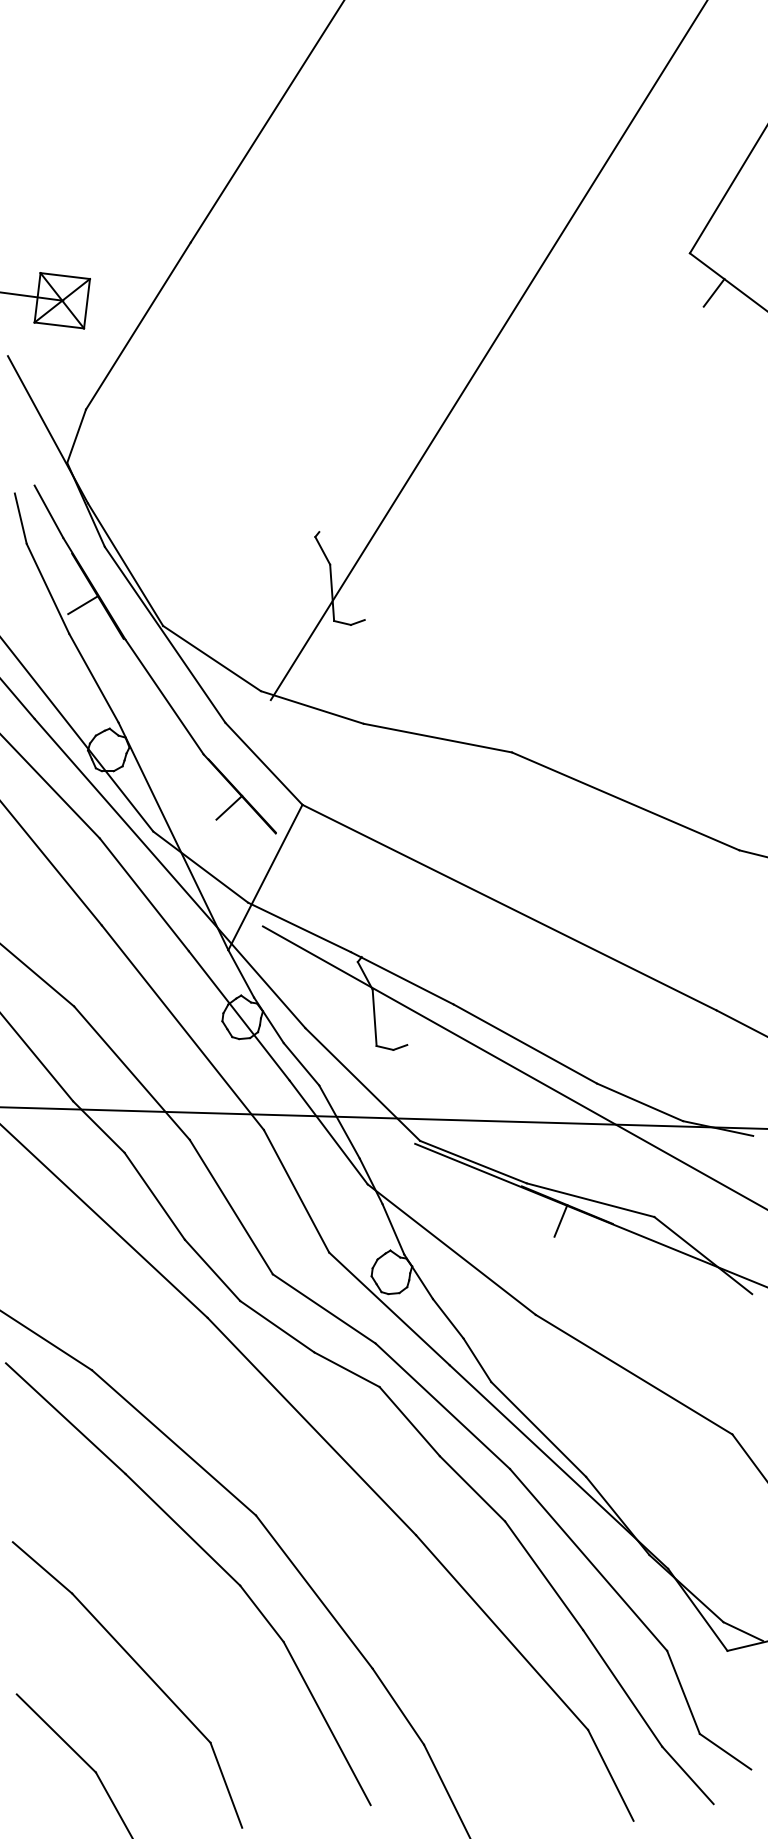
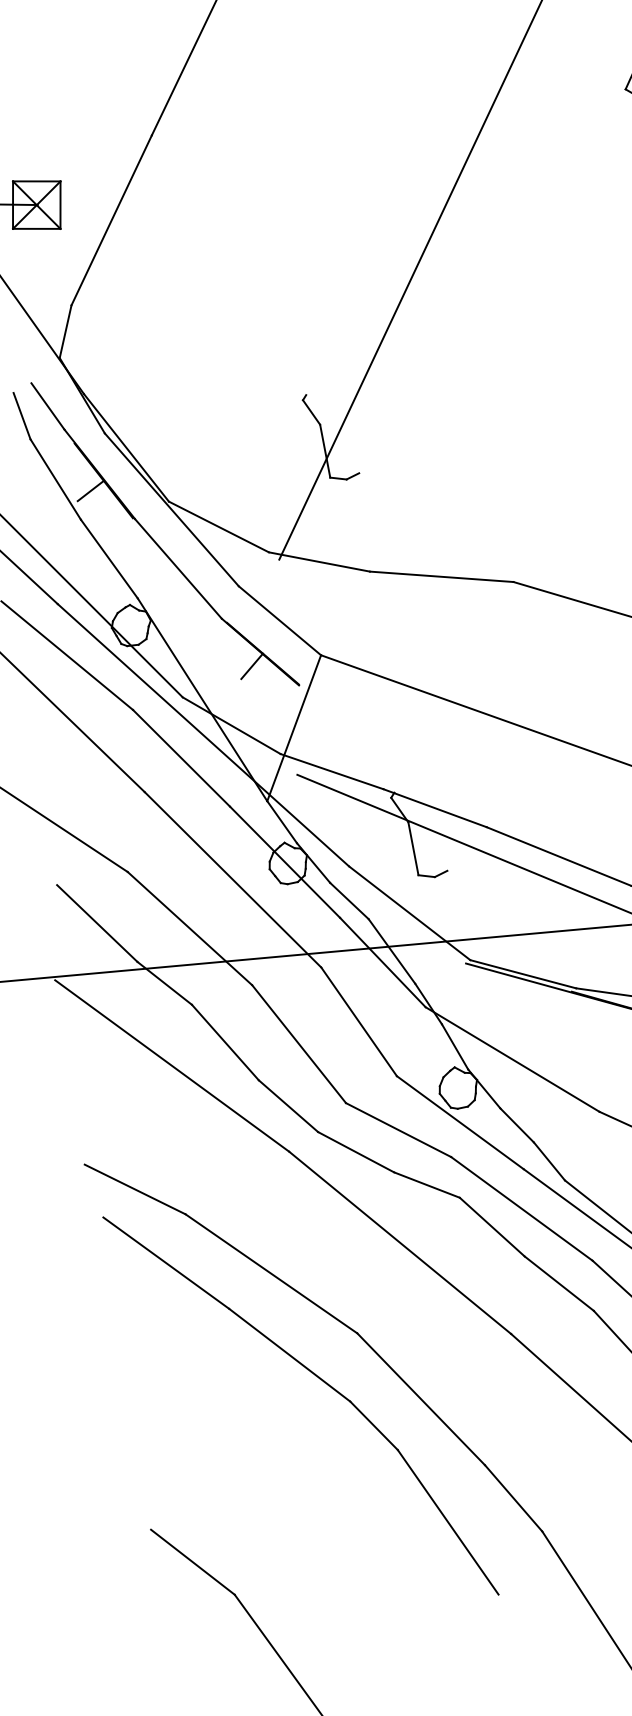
line: (560, 1220) -> (612, 1019), removed
part: (141, 1669) -> (266, 1492), removed

